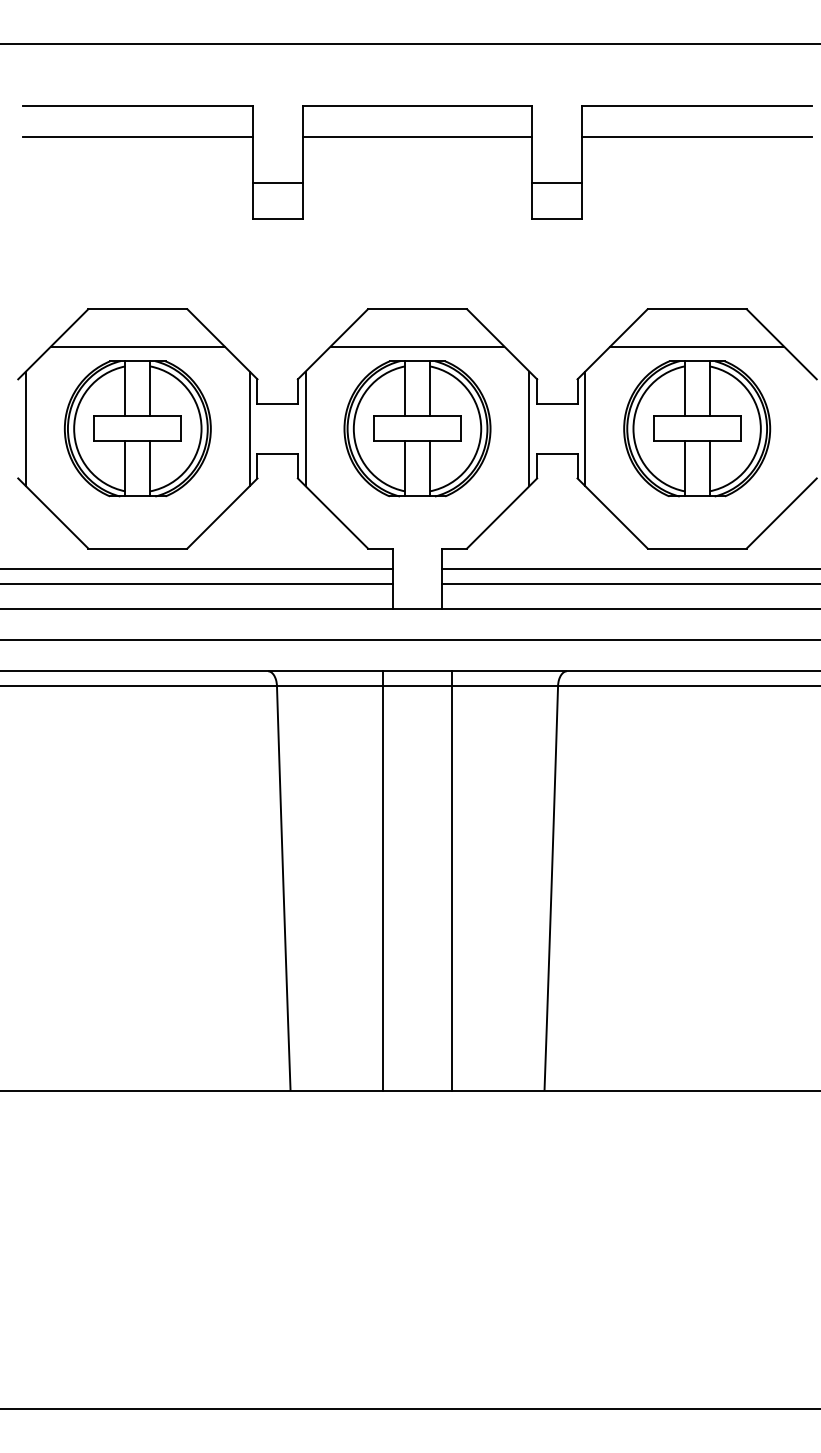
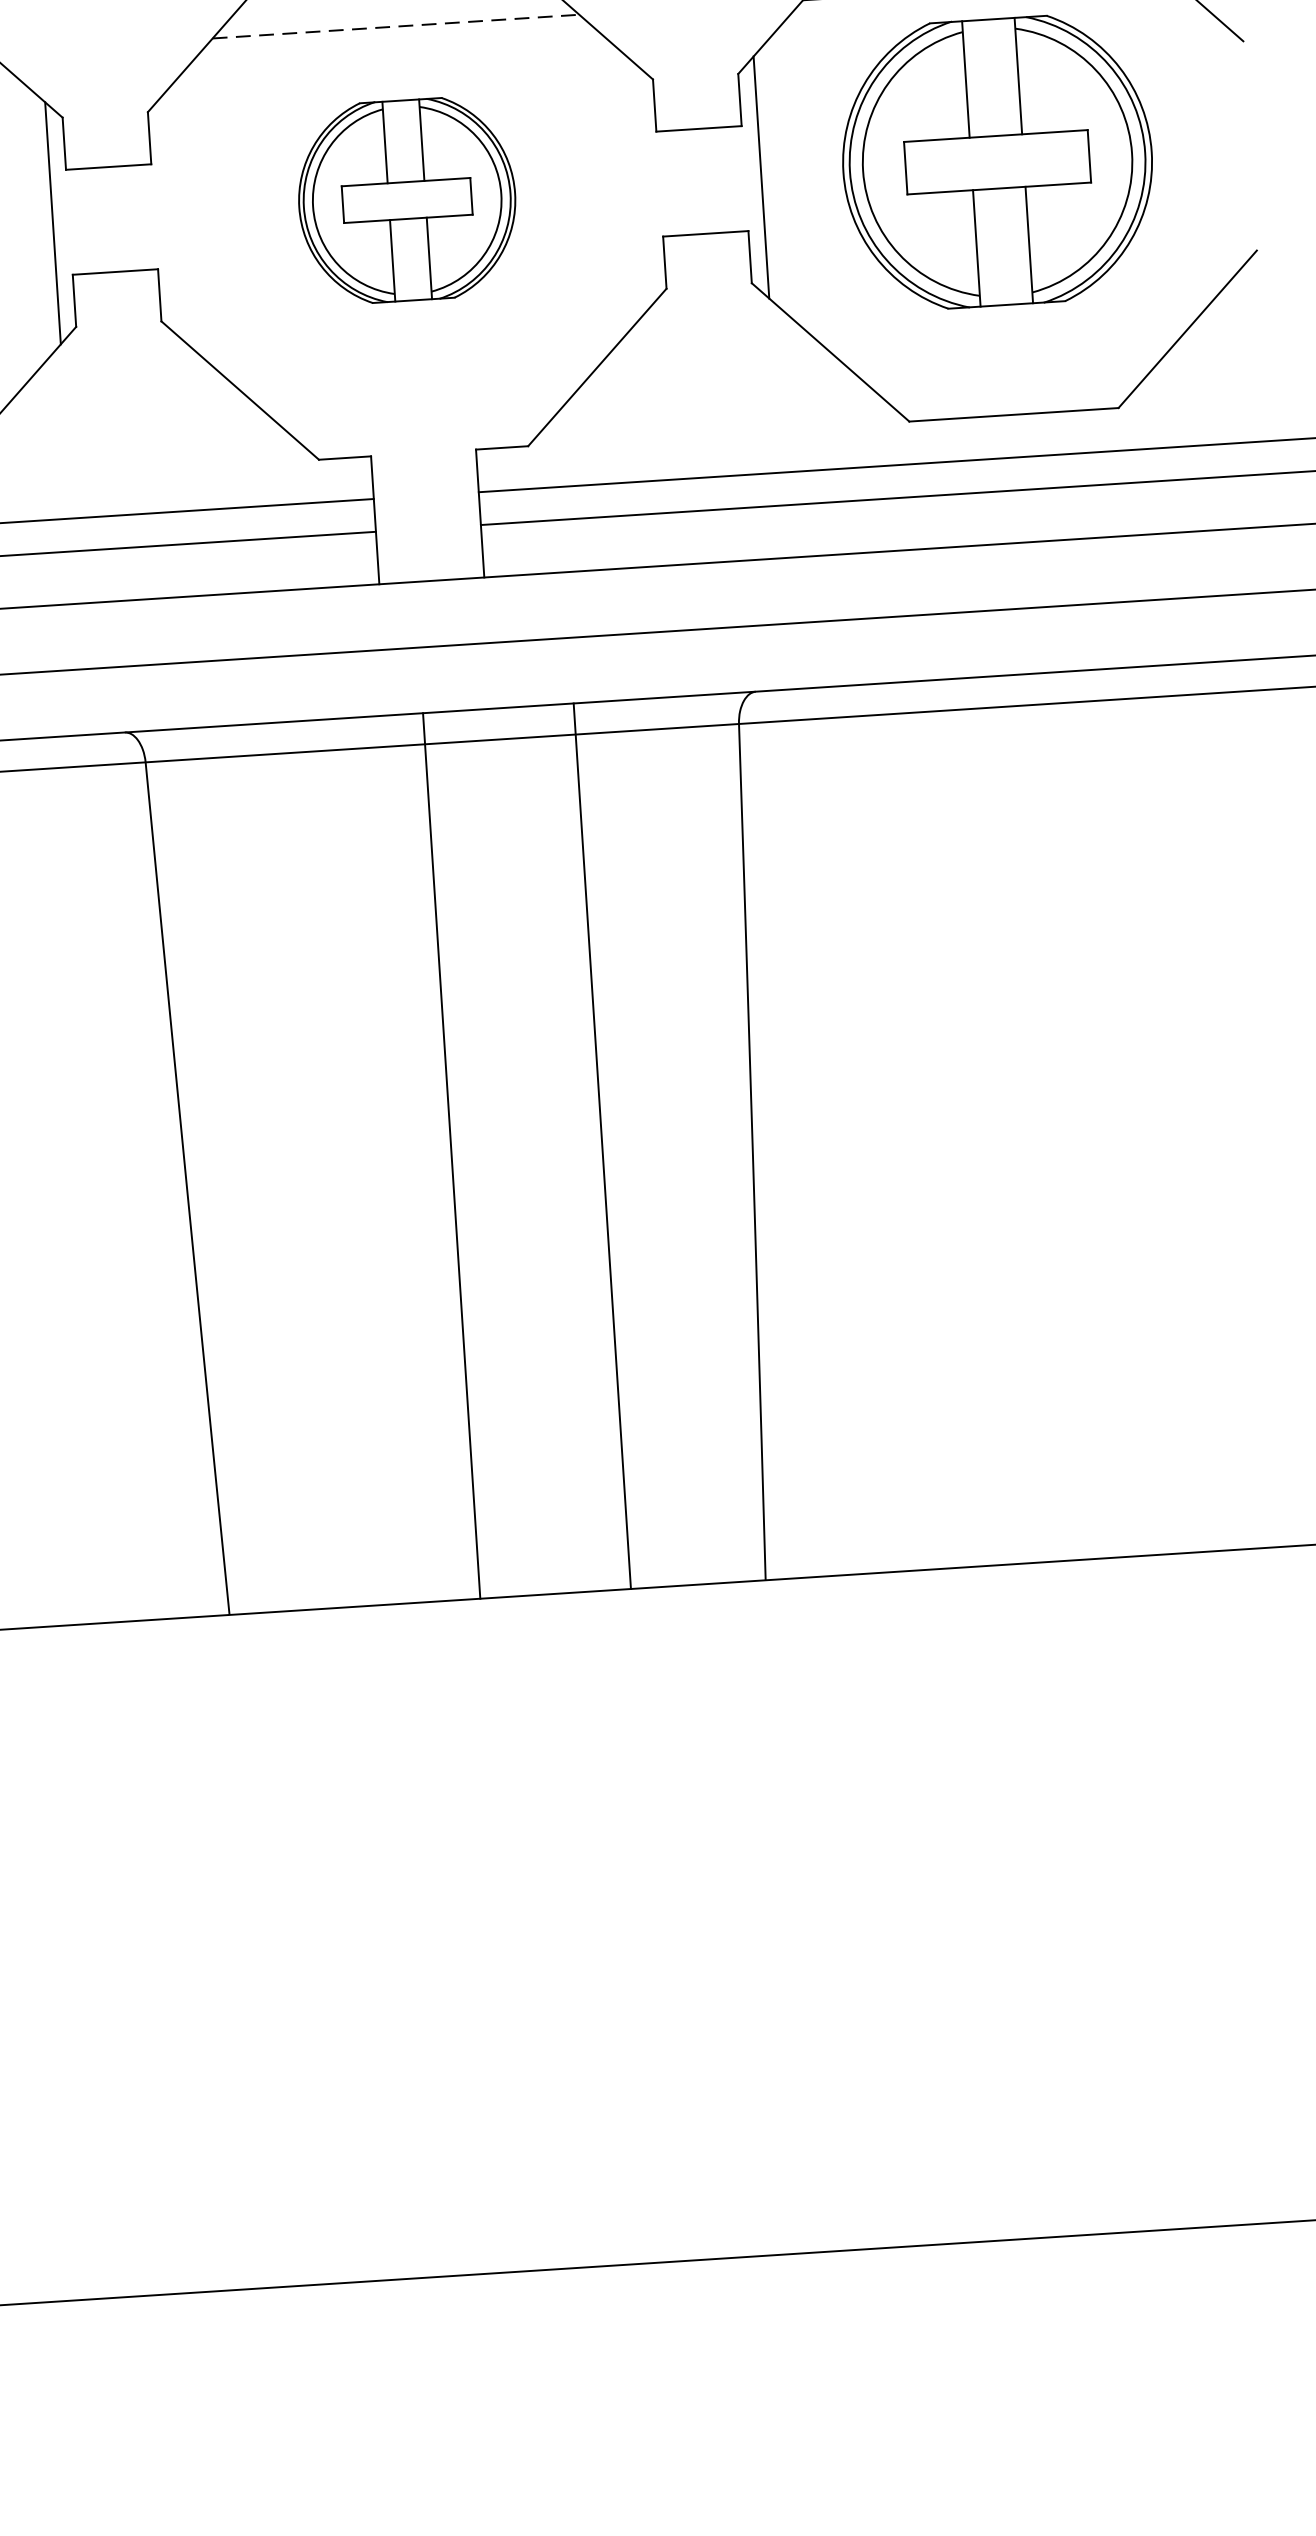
line: (417, 346) -> (395, 26), solid -> dashed
line: (305, 428) -> (170, 214), removed
part: (417, 428) -> (407, 199), size x0.7
line: (529, 428) -> (643, 184), removed
line: (383, 880) -> (451, 1154), moved
line: (451, 880) -> (601, 1145), moved

